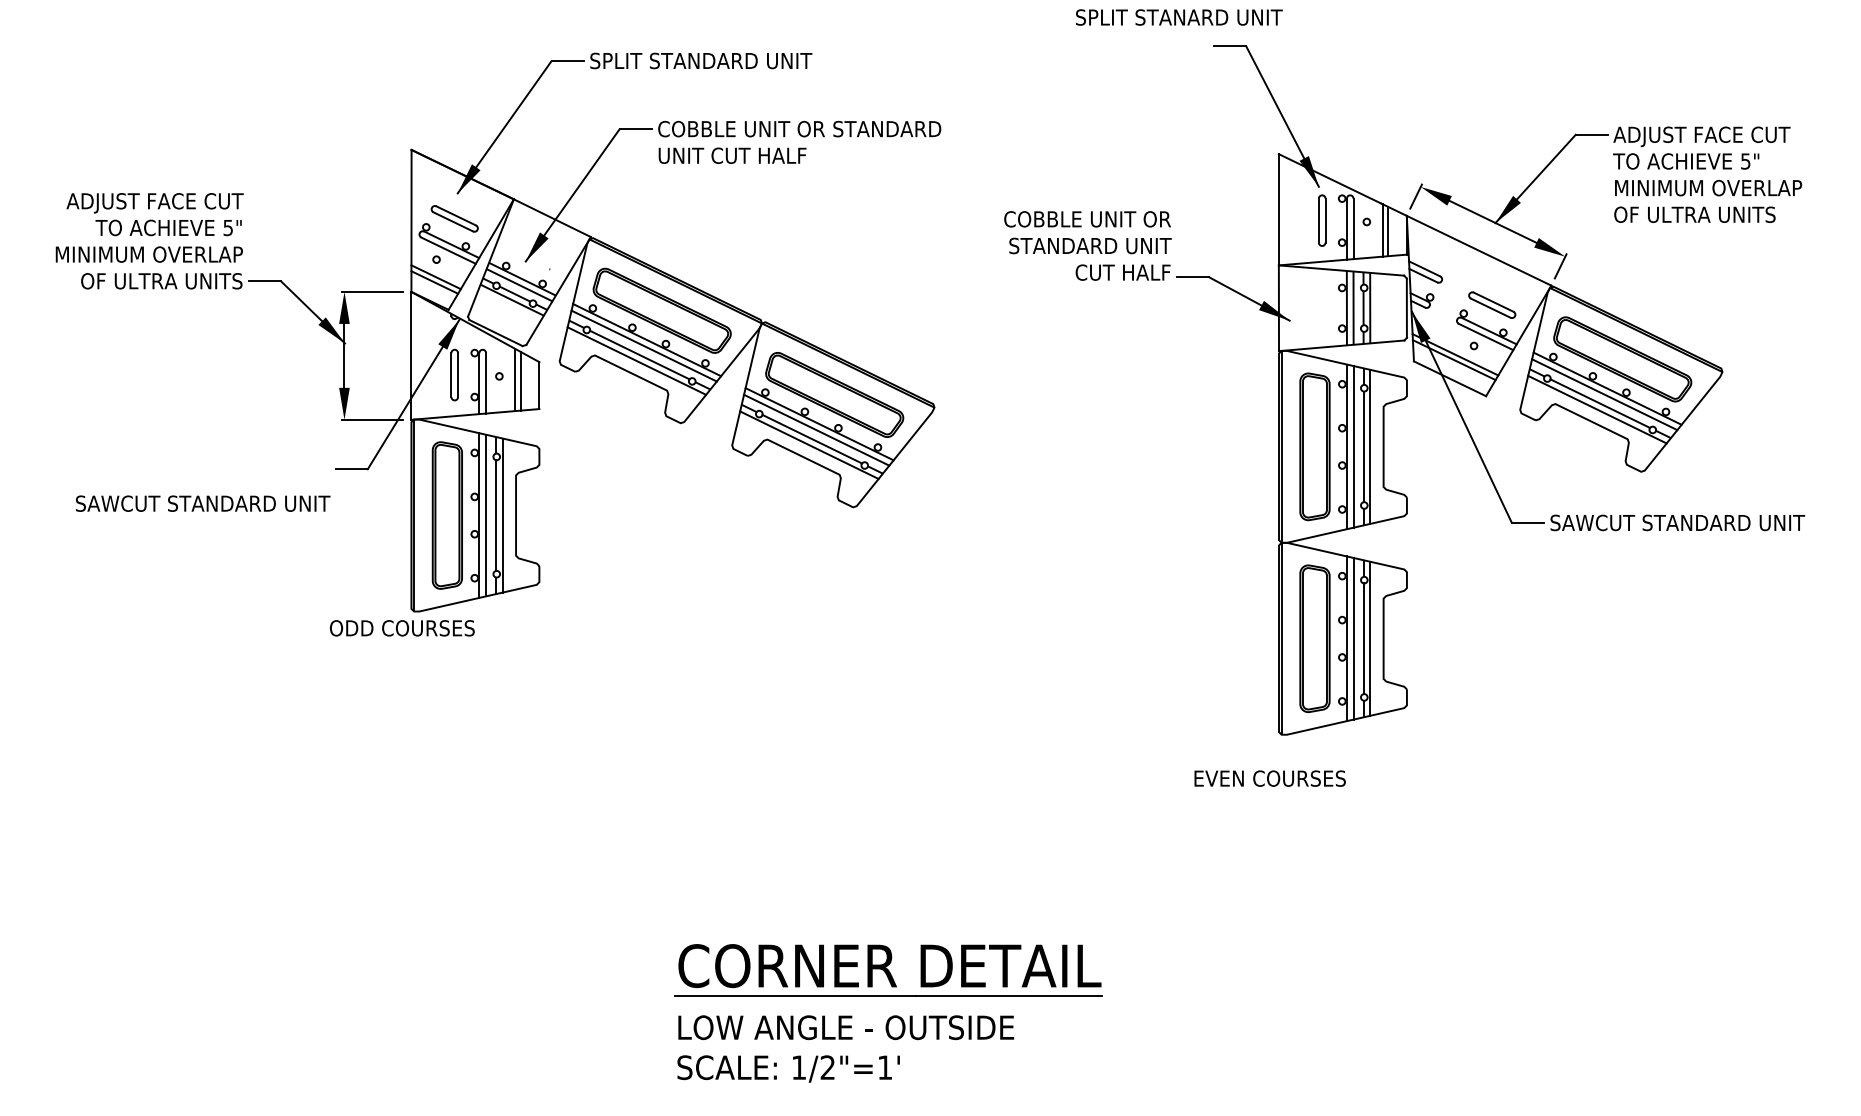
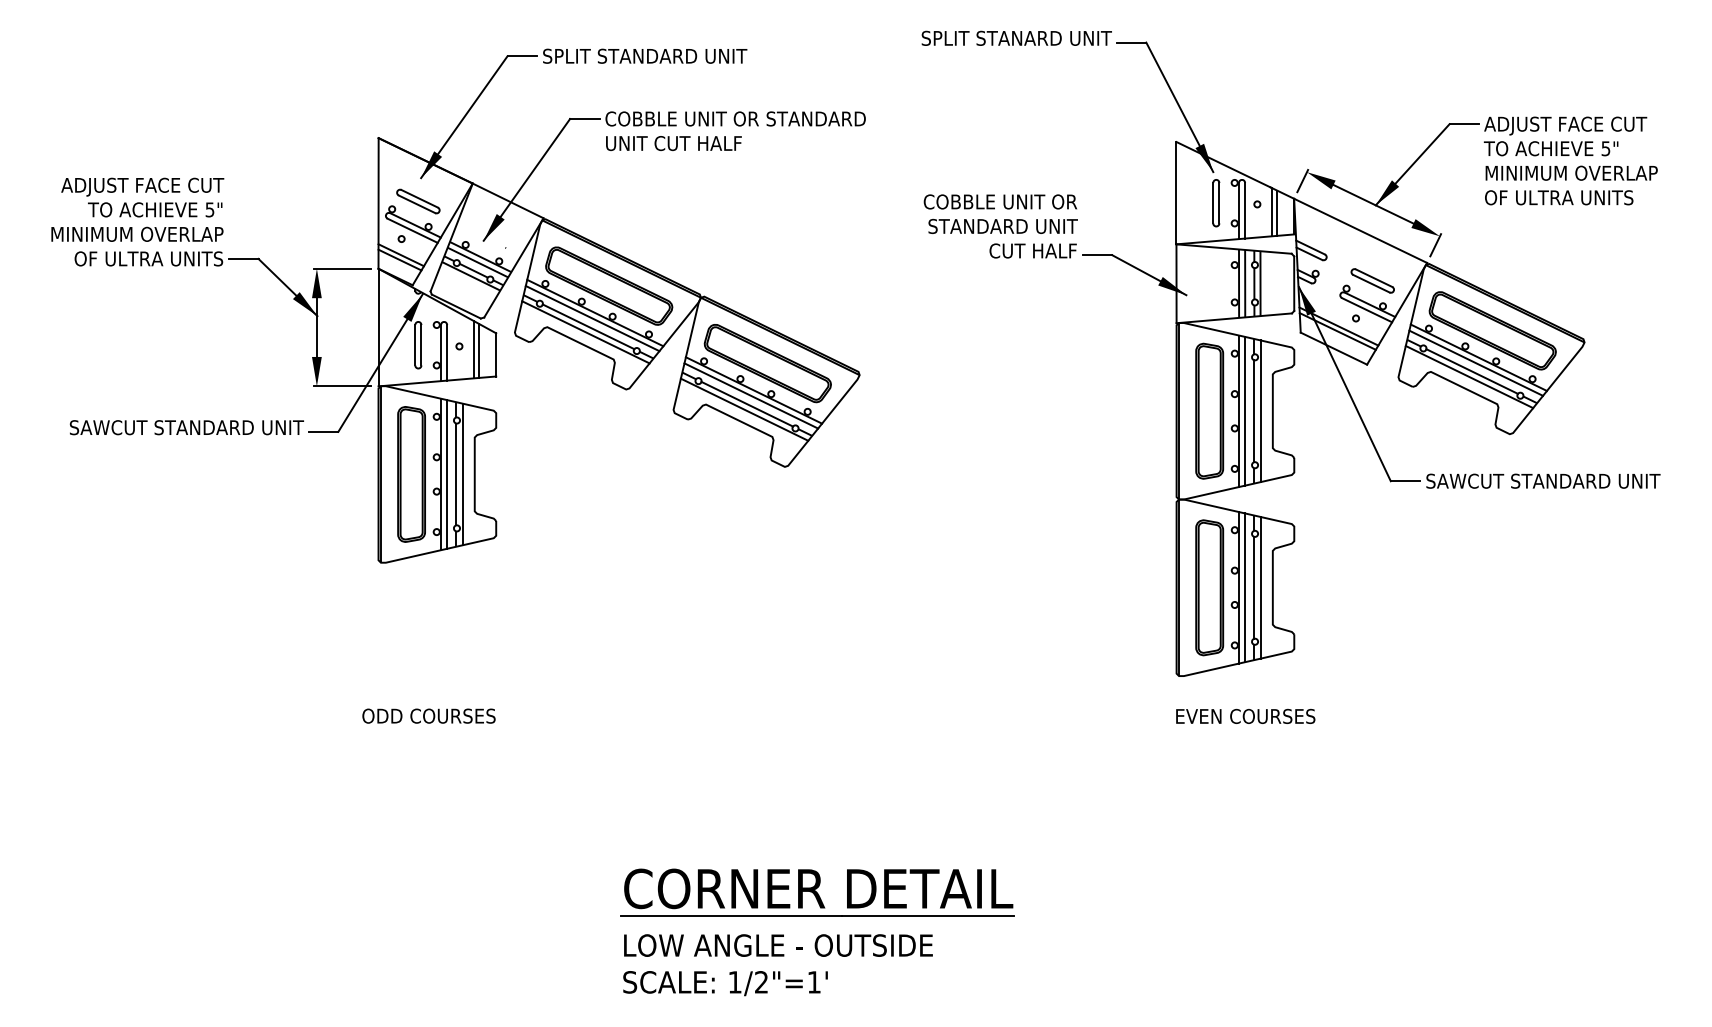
text: (1179, 17) -> (1016, 38), moved
text: (203, 503) -> (187, 427), moved
text: (401, 628) -> (428, 716), moved
text: (1269, 778) -> (1245, 716), moved

